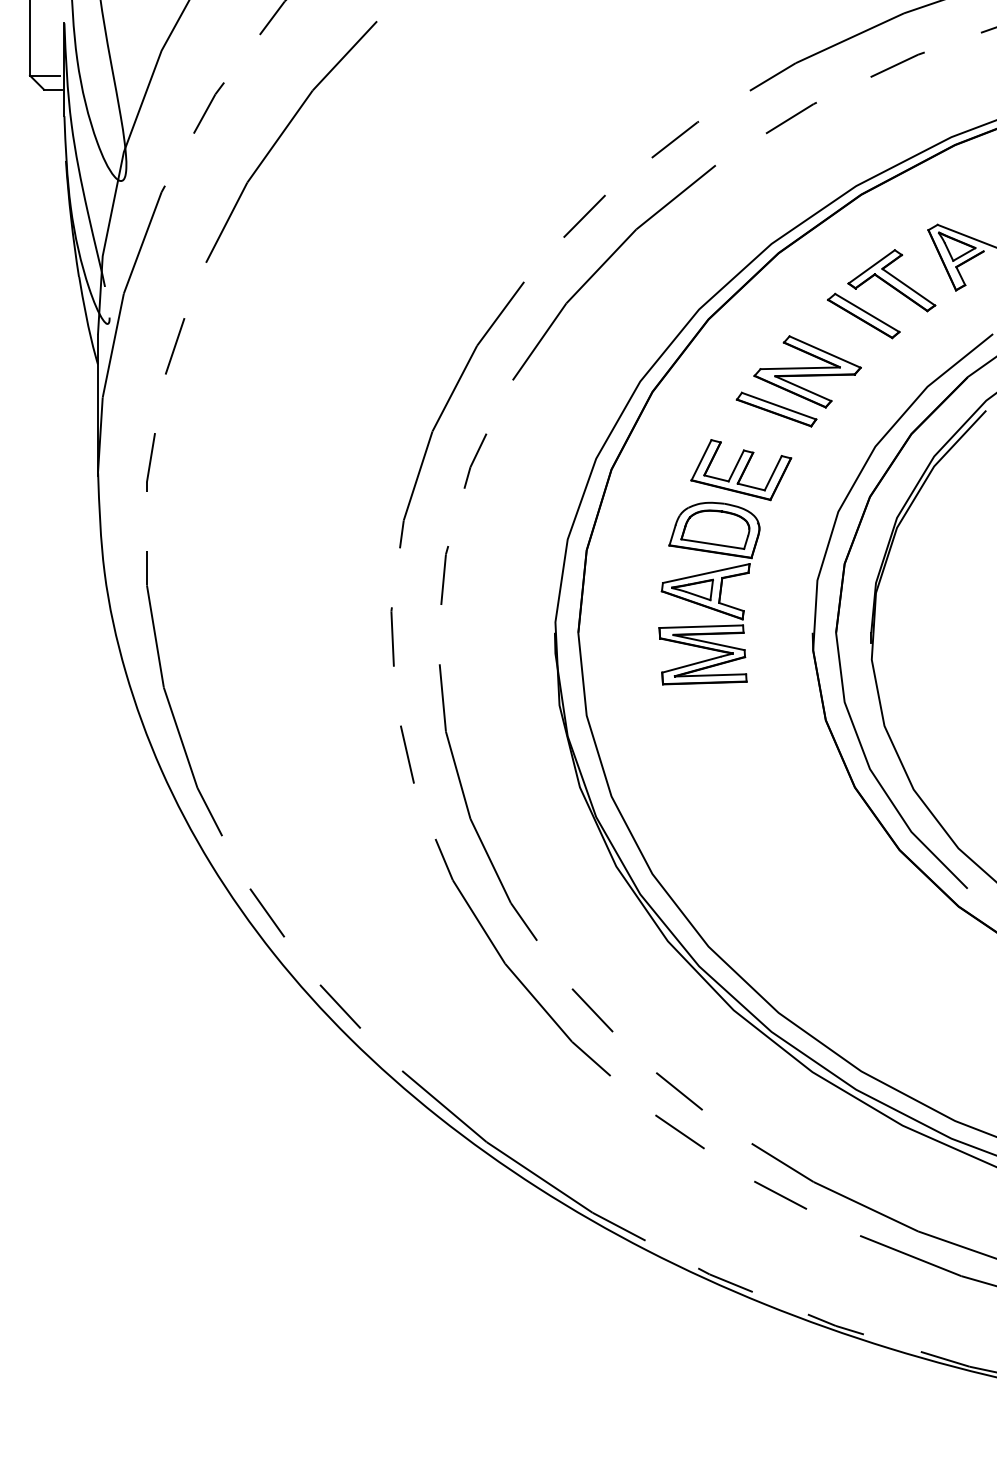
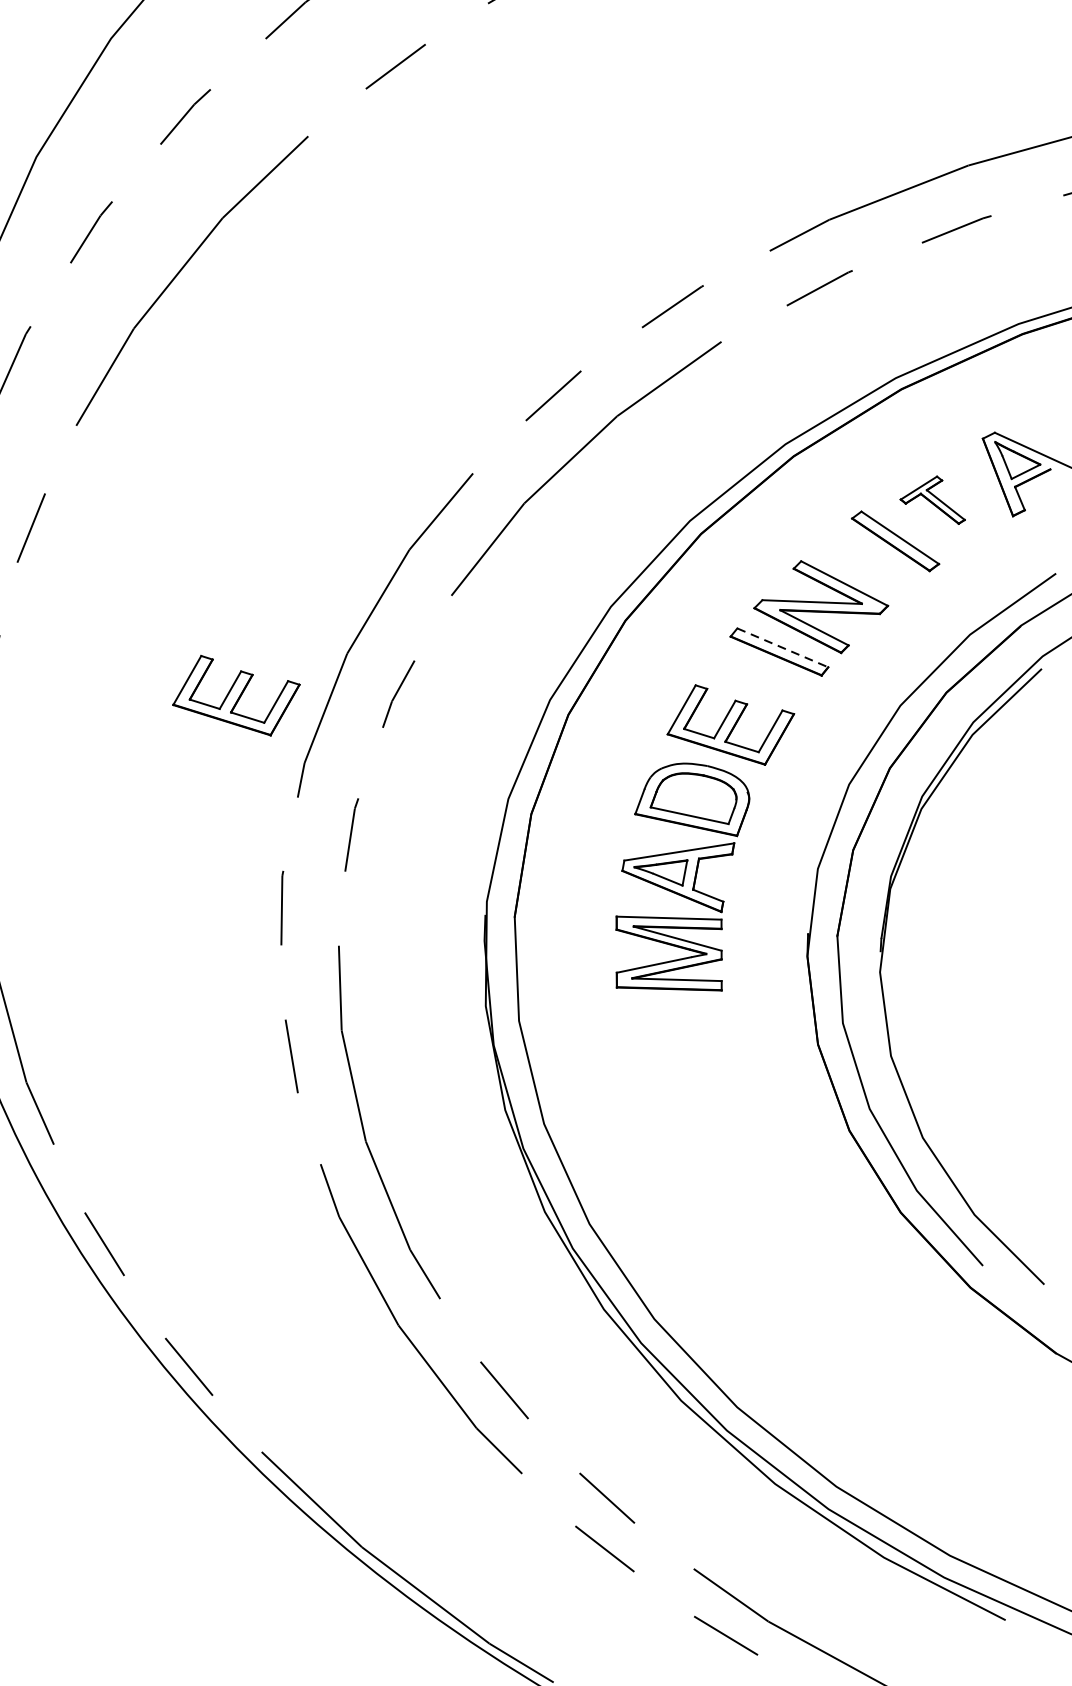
part: (891, 280) -> (932, 498), size x0.6
line: (779, 406) -> (783, 648), solid -> dashed
part: (346, 470) -> (236, 696), added

